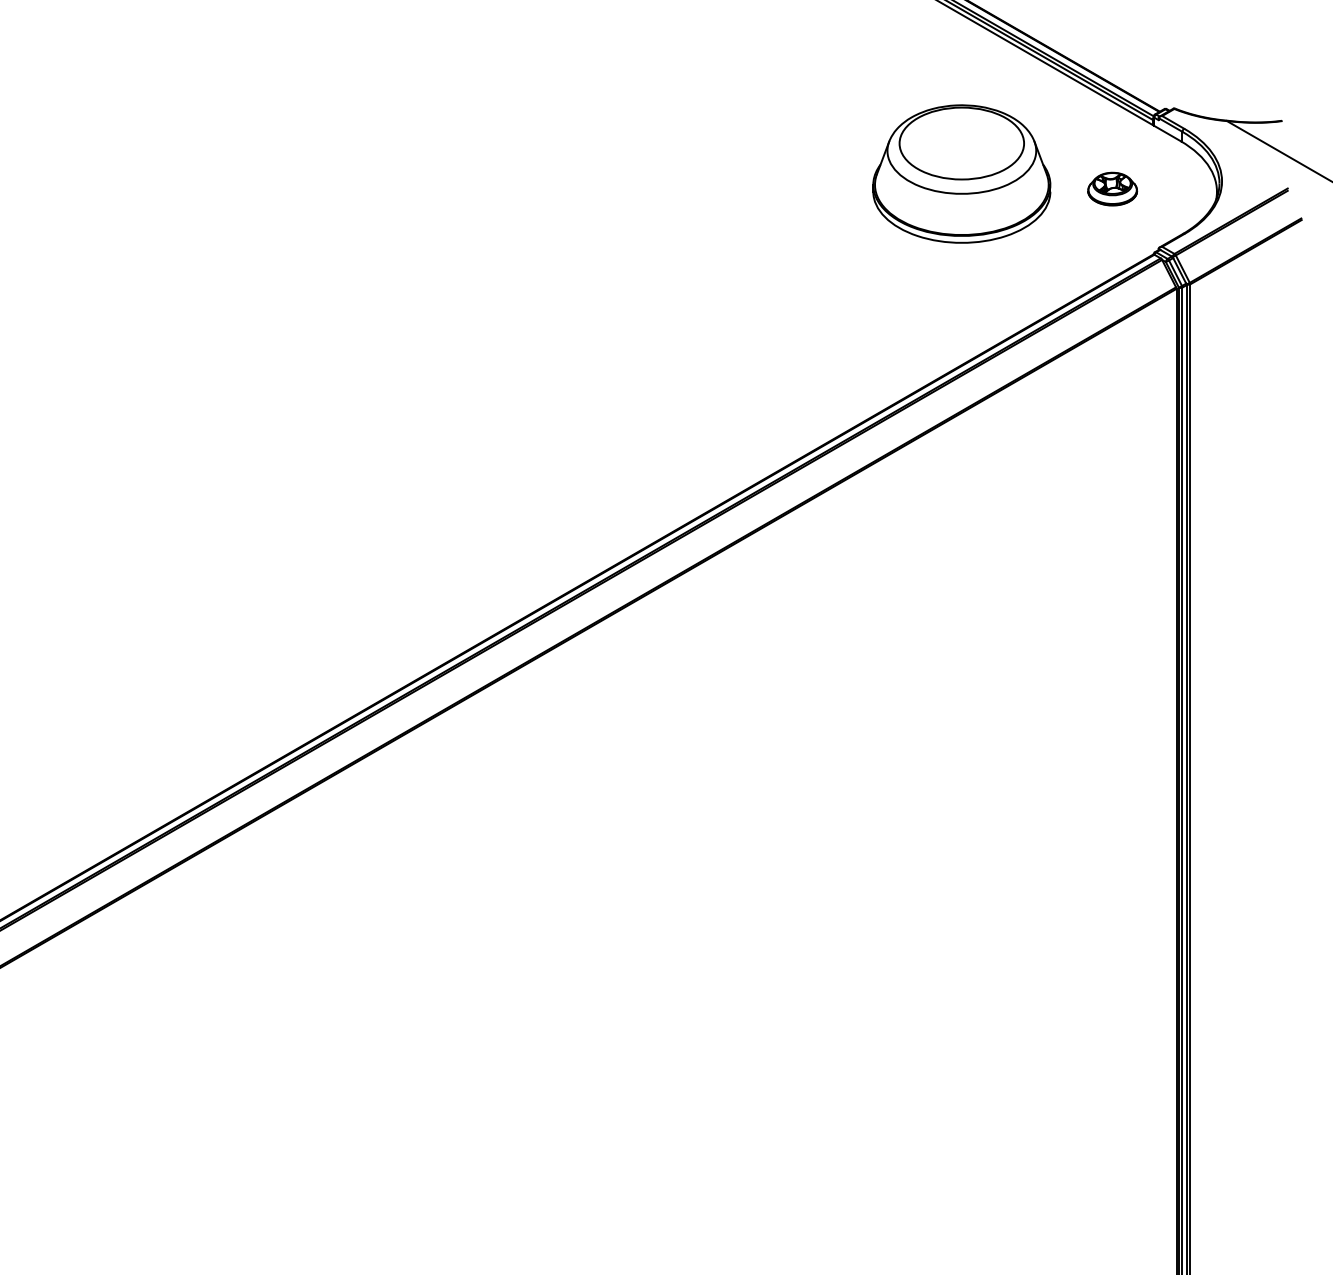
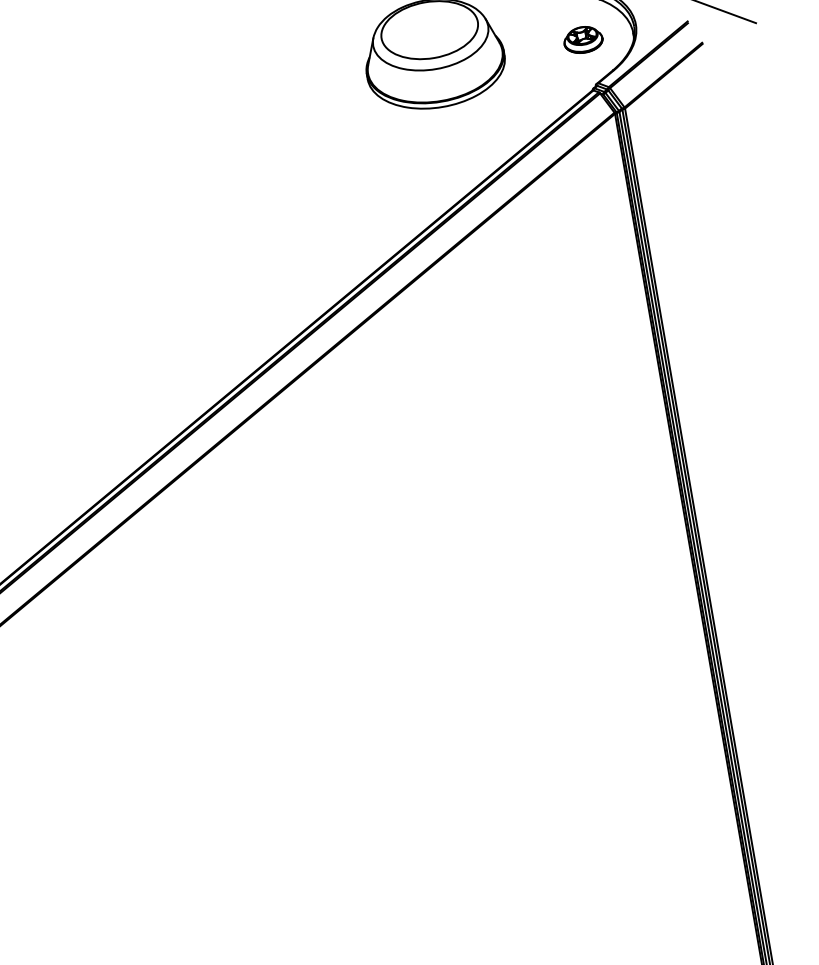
part: (1112, 188) -> (583, 39), moved

